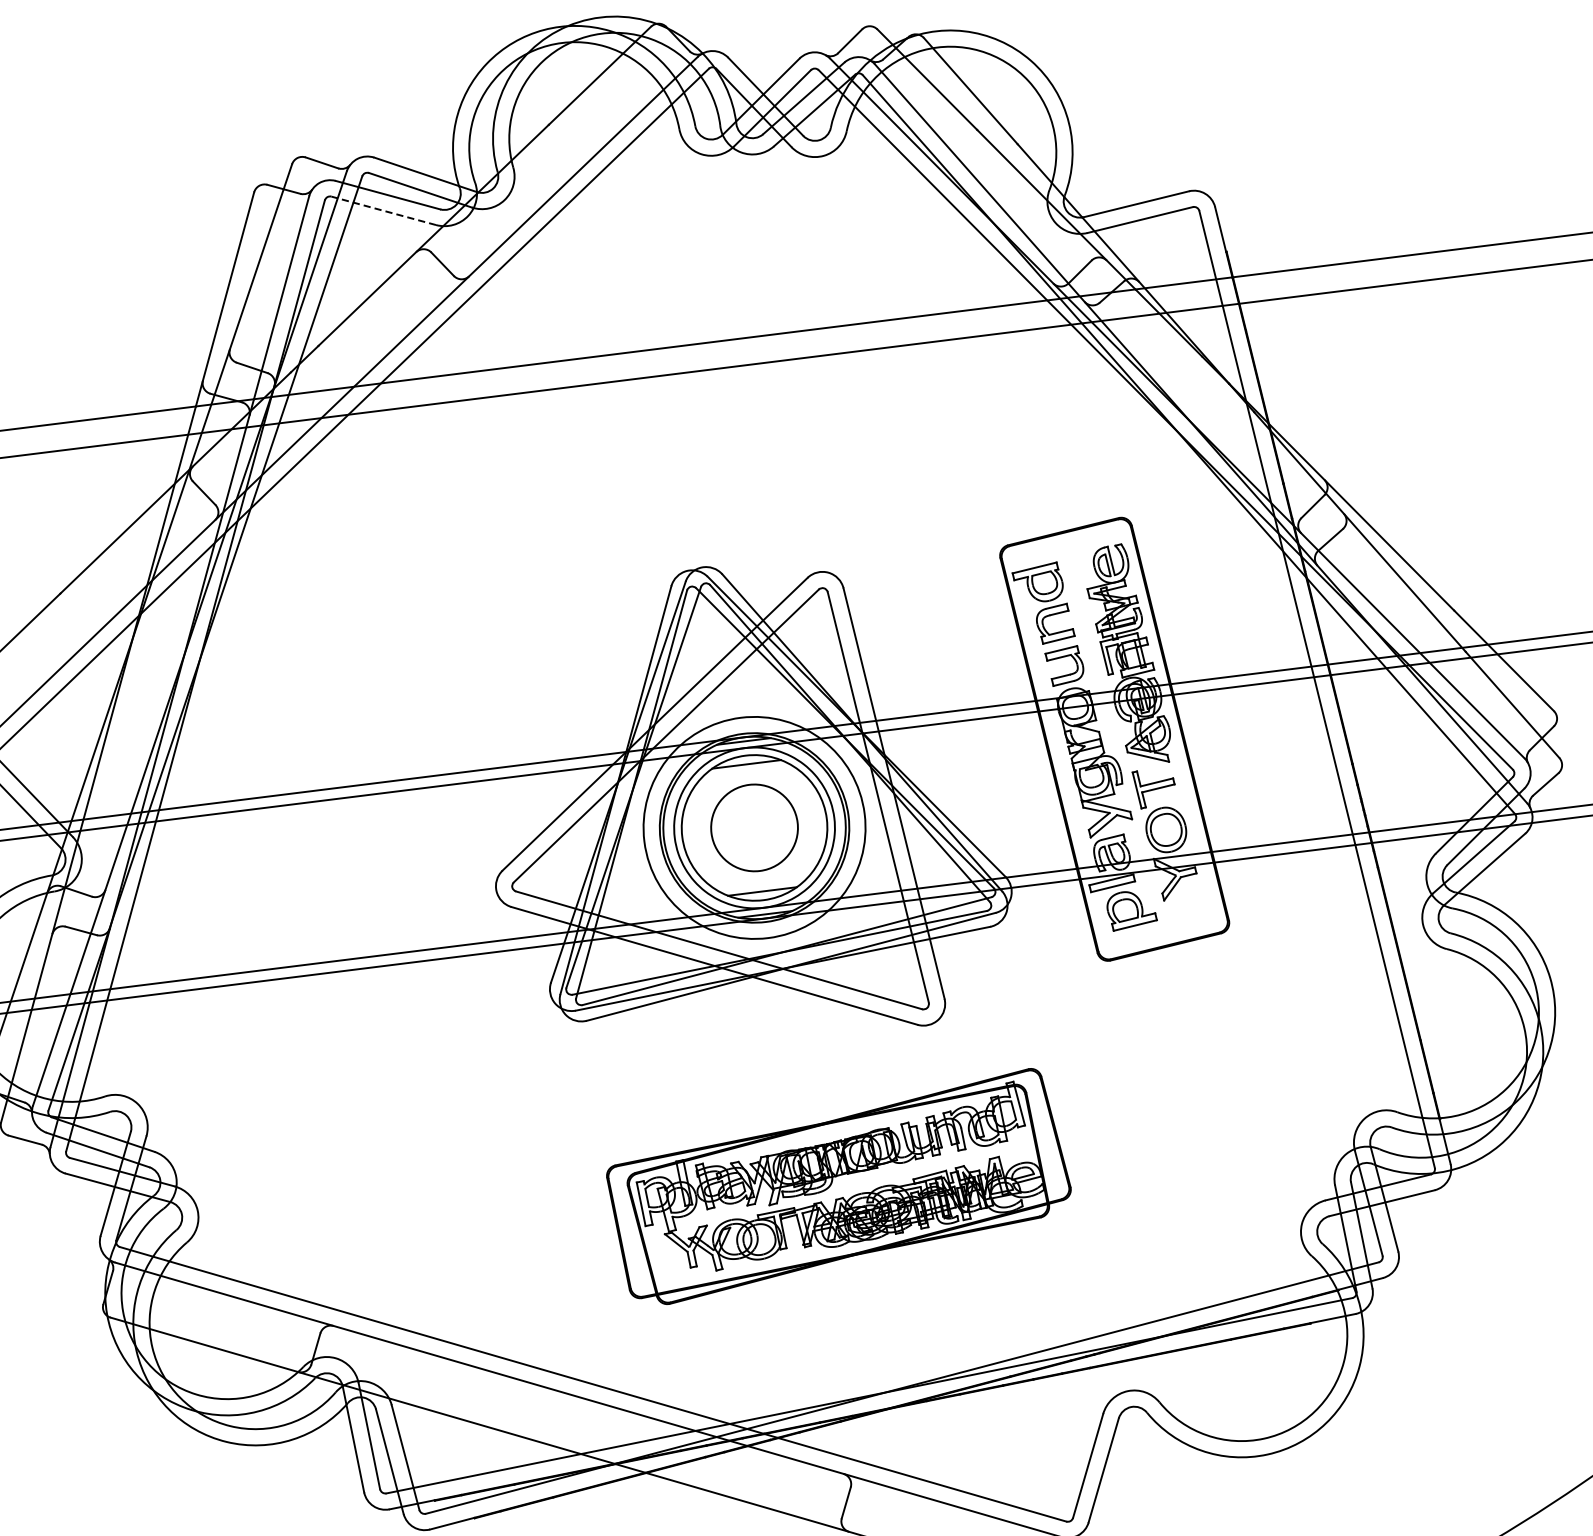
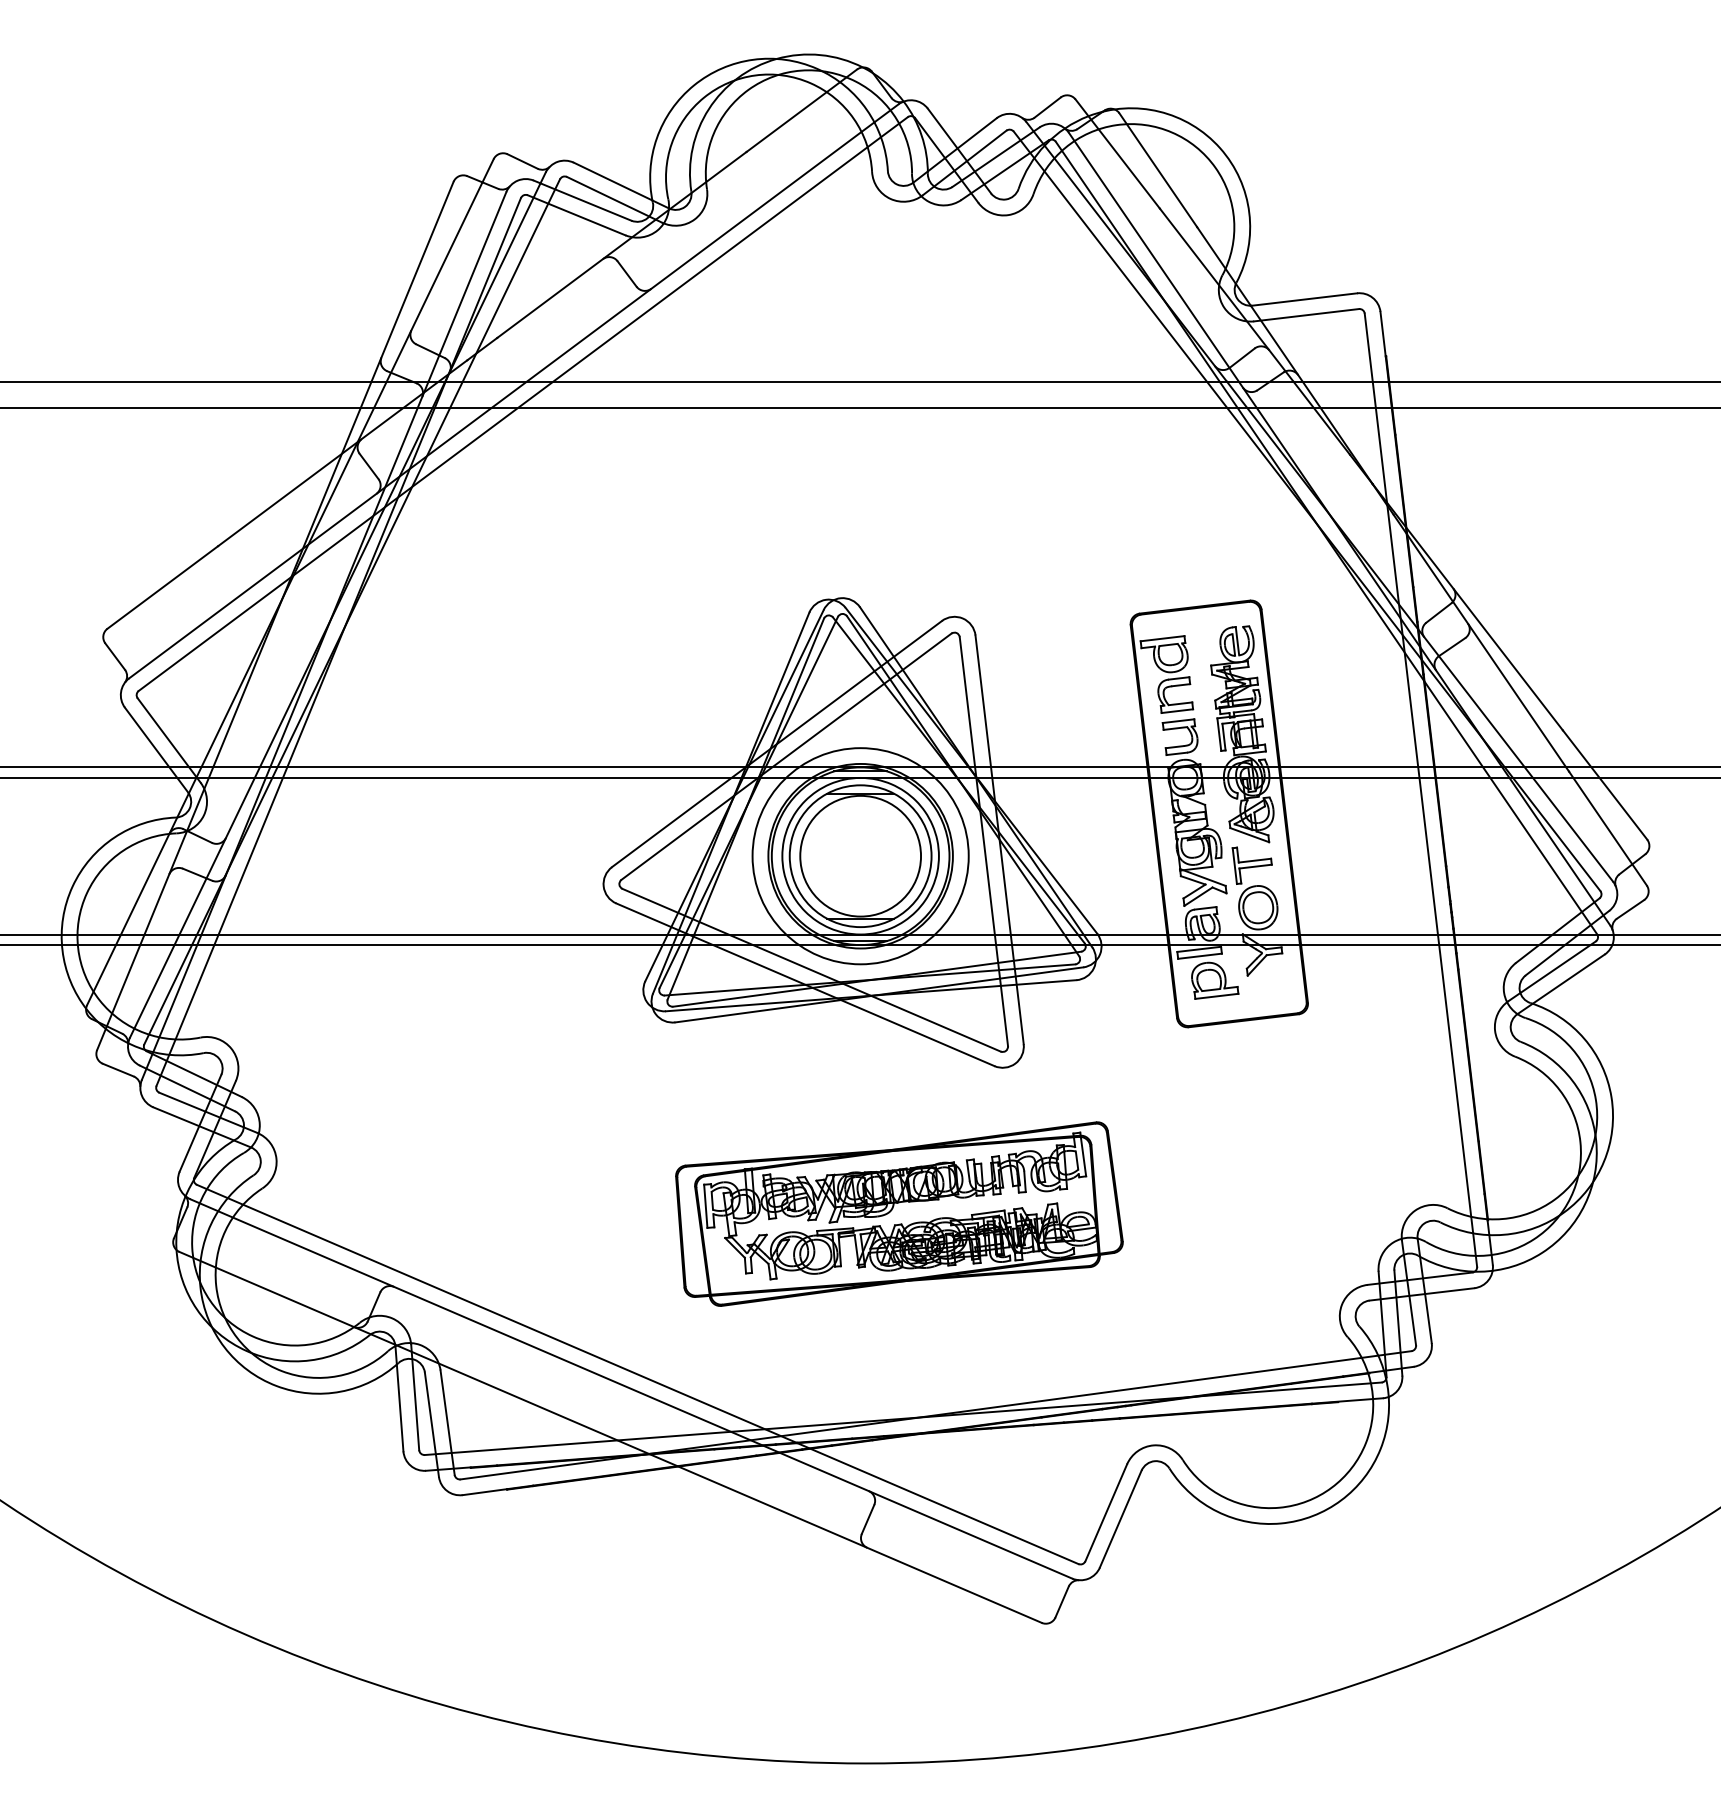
line: (383, 211) -> (576, 215), dashed -> solid
circle: (754, 827) -> (860, 855), size x1.43

